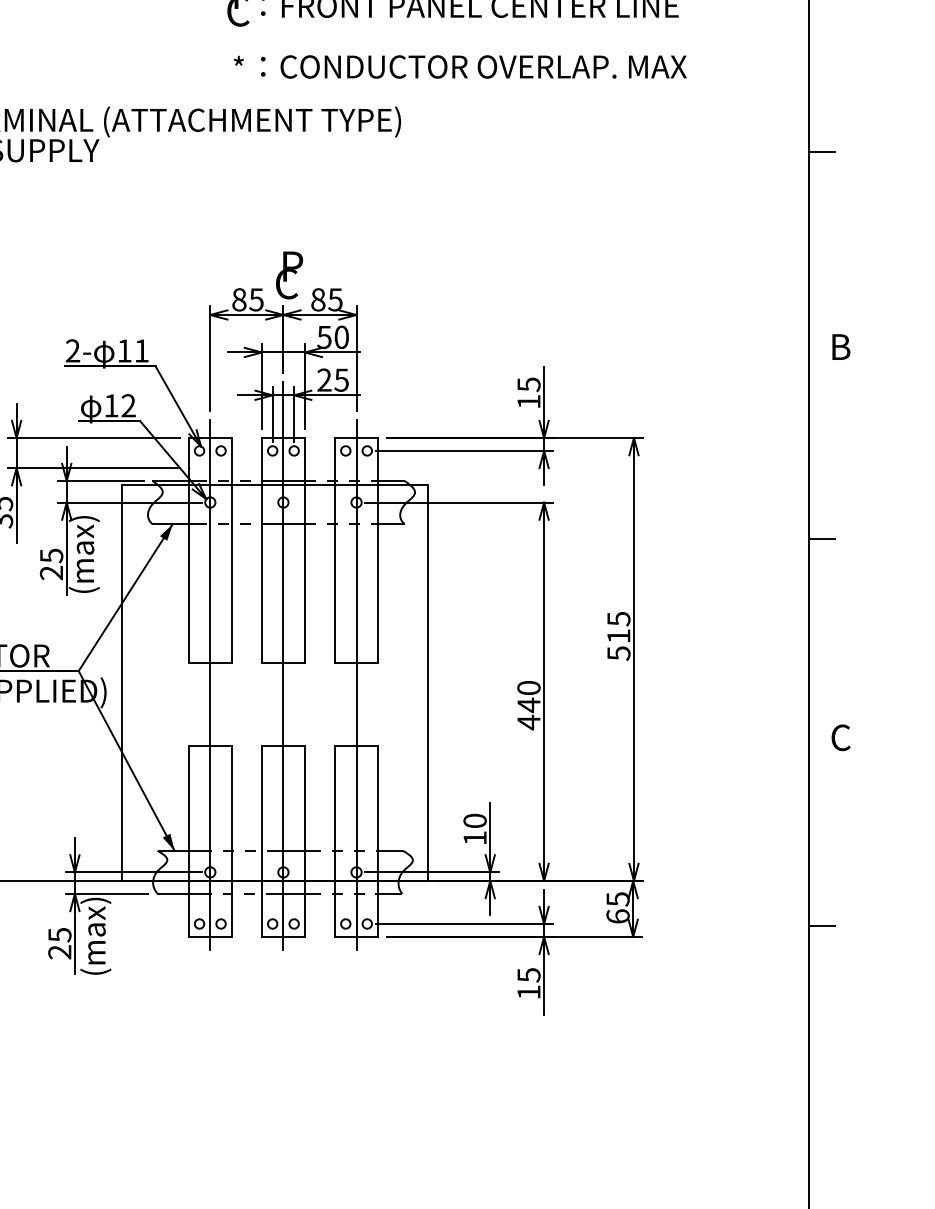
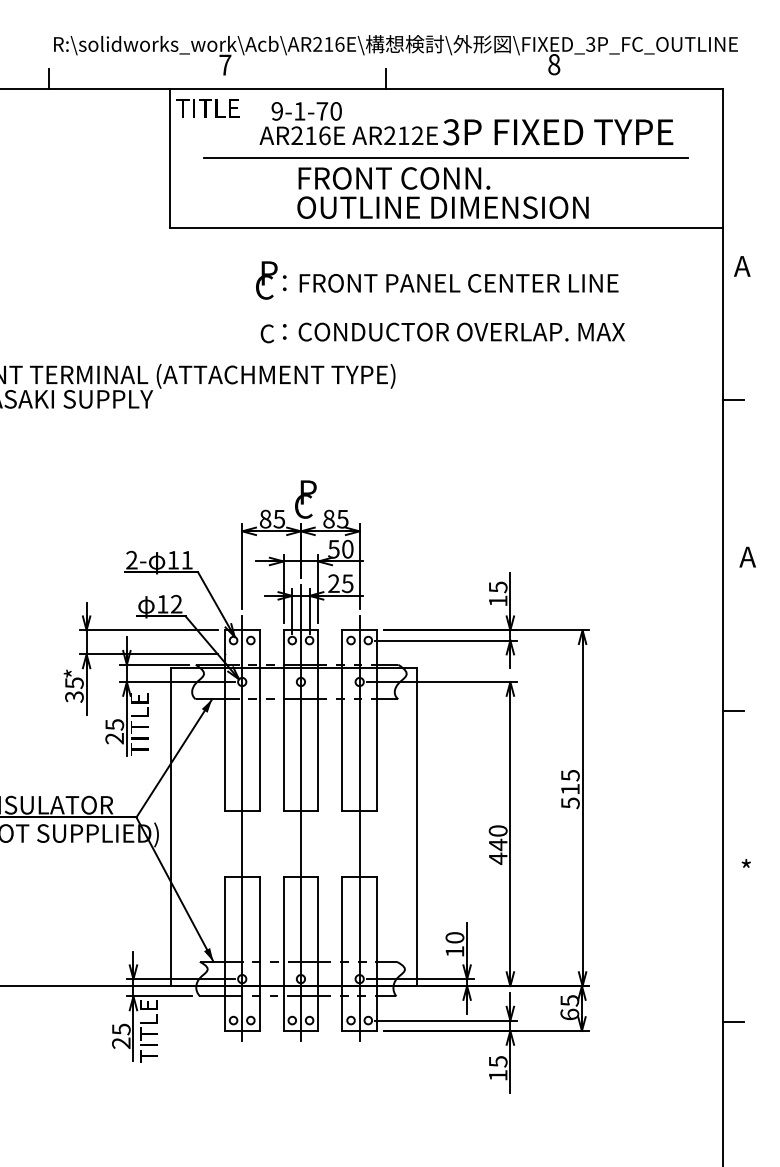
text: (241, 68) -> (267, 333), * -> C
text: (839, 346) -> (747, 556), B -> A
text: (83, 554) -> (140, 723), (max) -> TITLE
text: (840, 735) -> (748, 869), C -> *
text: (94, 936) -> (149, 1030), (max) -> TITLE

